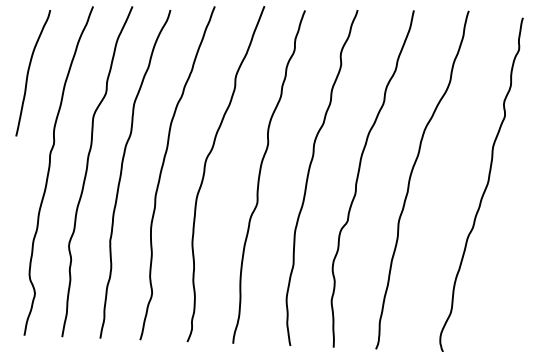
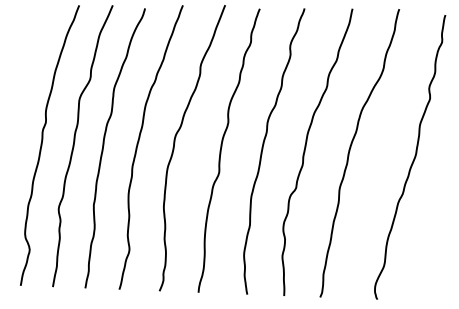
curve: (29, 71) -> (25, 60), removed

